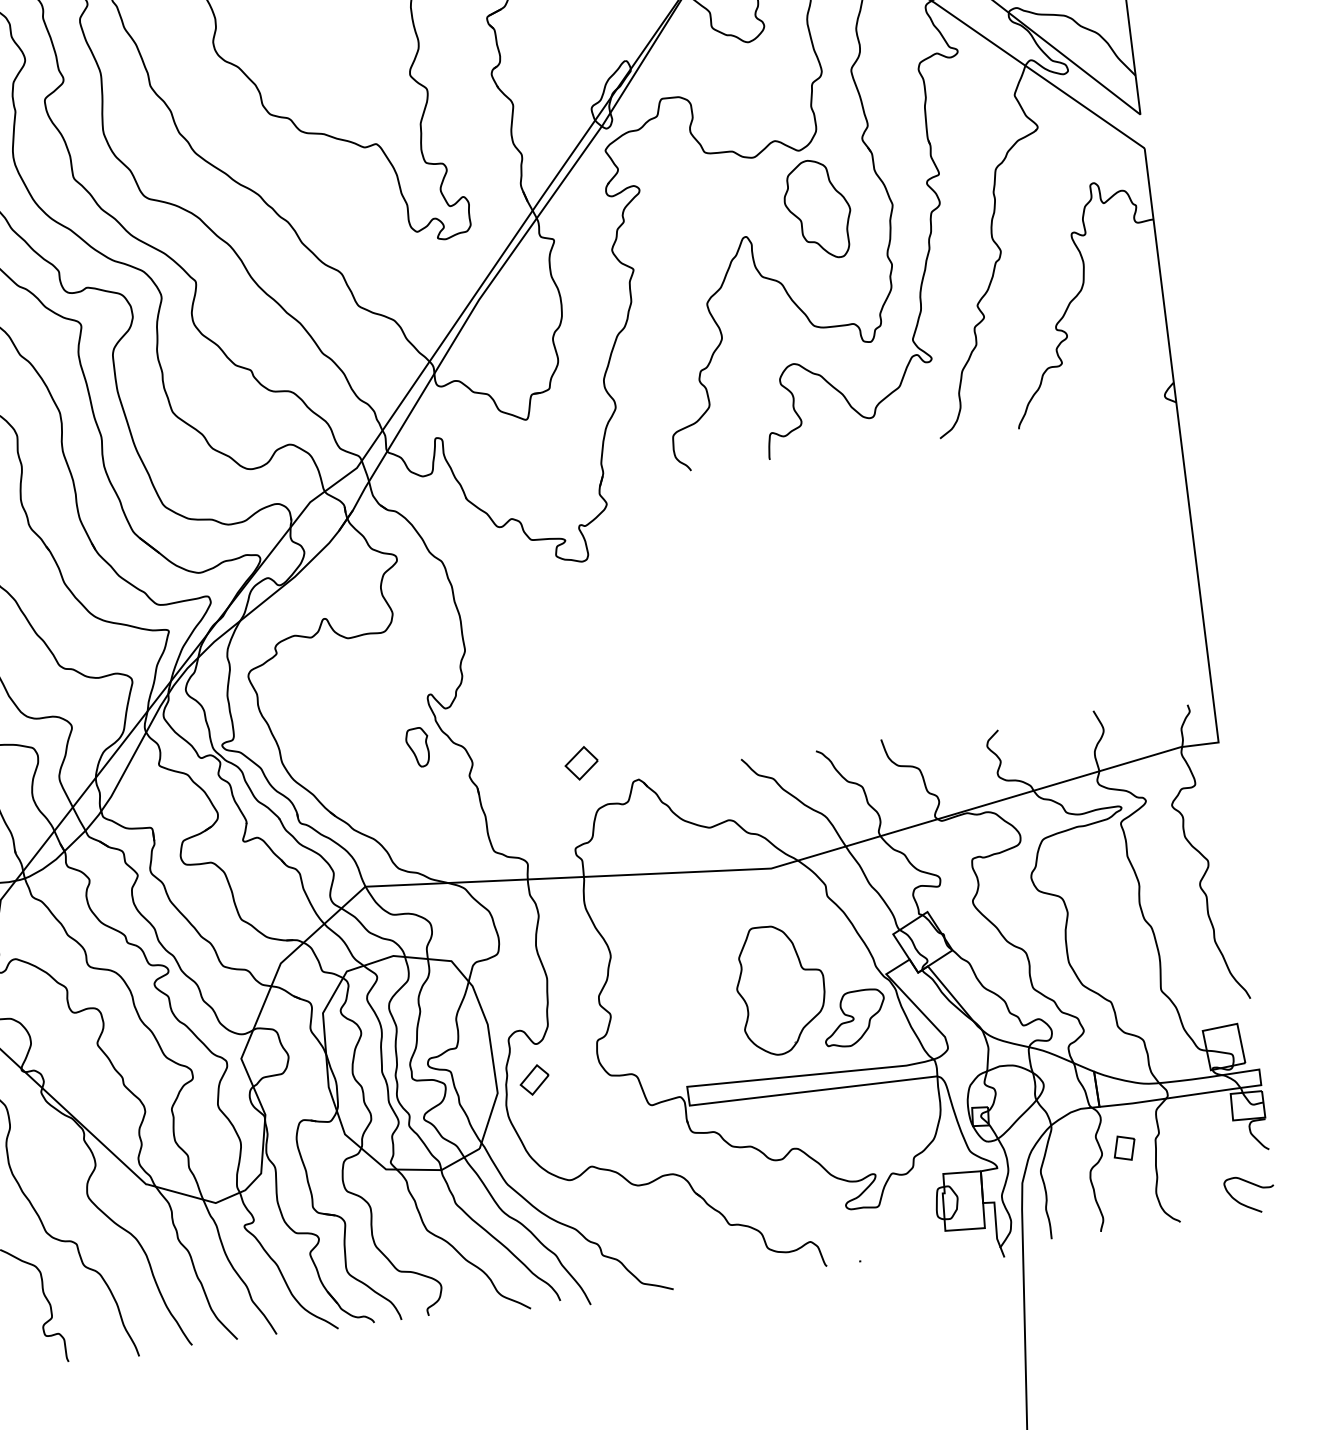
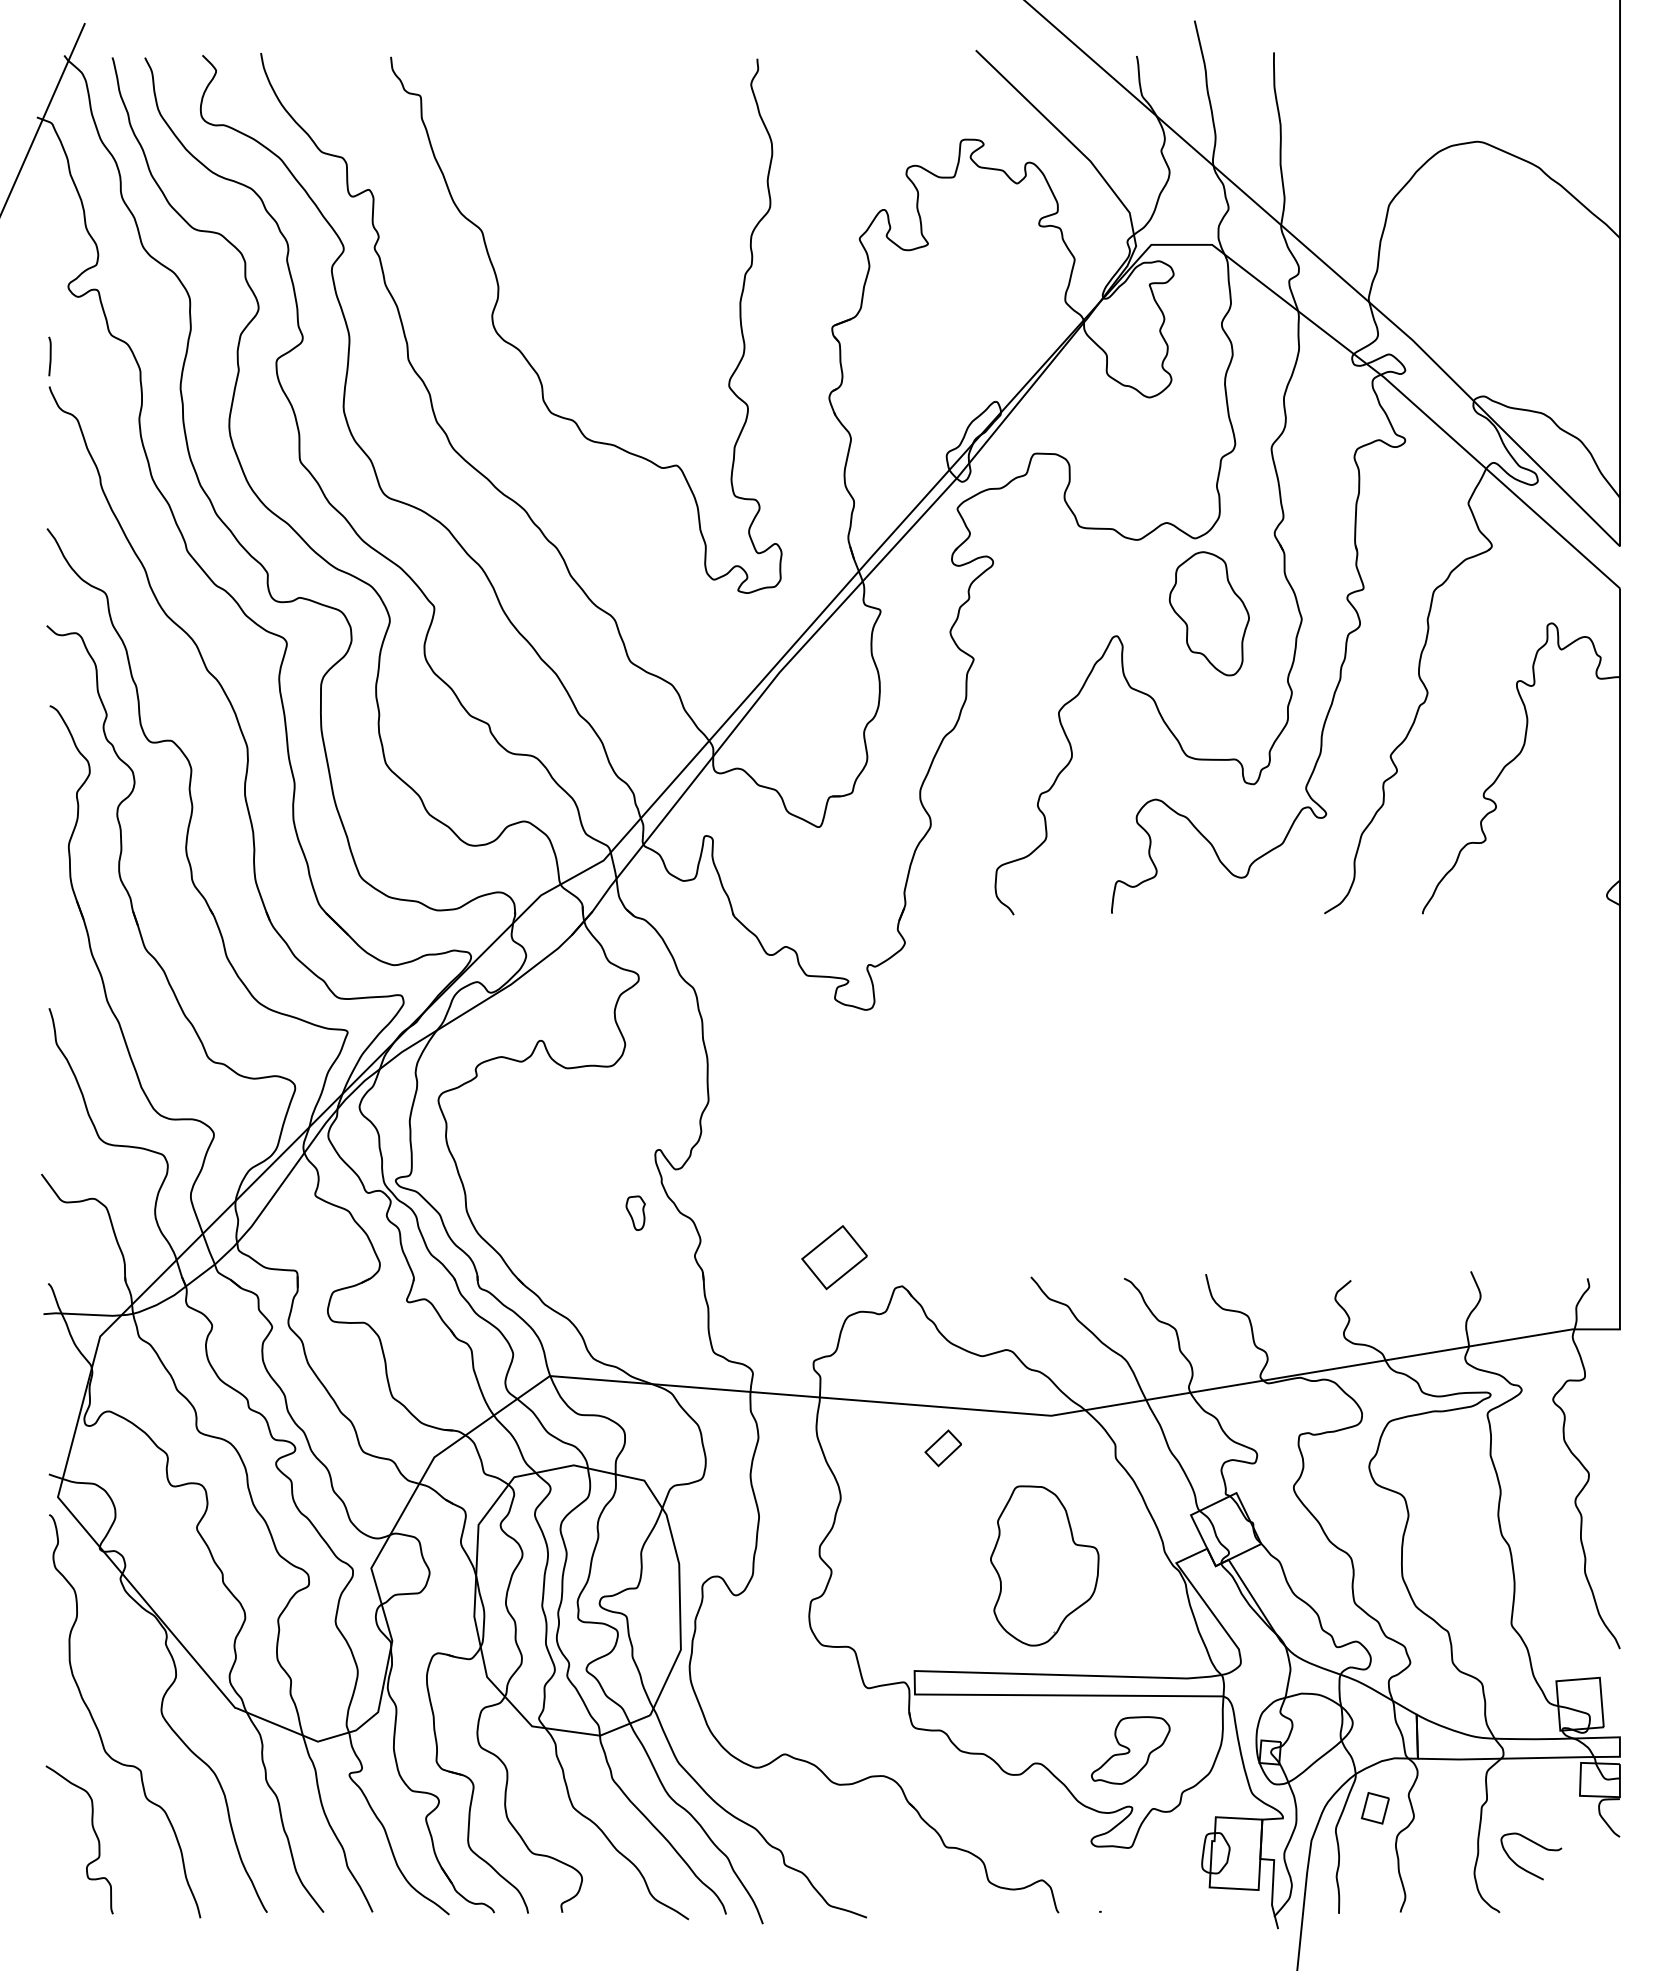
part: (417, 747) -> (635, 1213), size x0.7
part: (581, 763) -> (834, 1257), size x1.6
part: (854, 1018) -> (1130, 1750), moved
part: (534, 1080) -> (942, 1448), moved
part: (1124, 1148) -> (1375, 1808), moved
curve: (1253, 1185) -> (1537, 1845), moved

